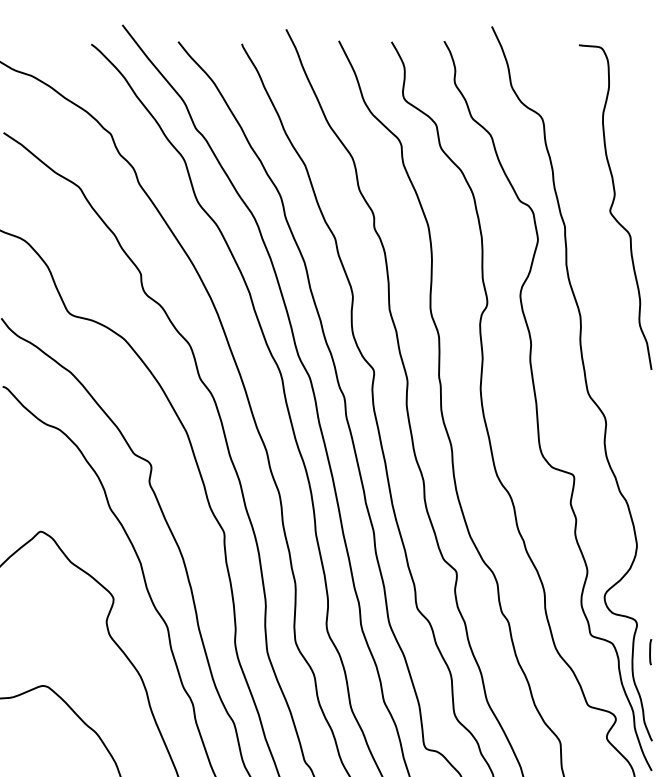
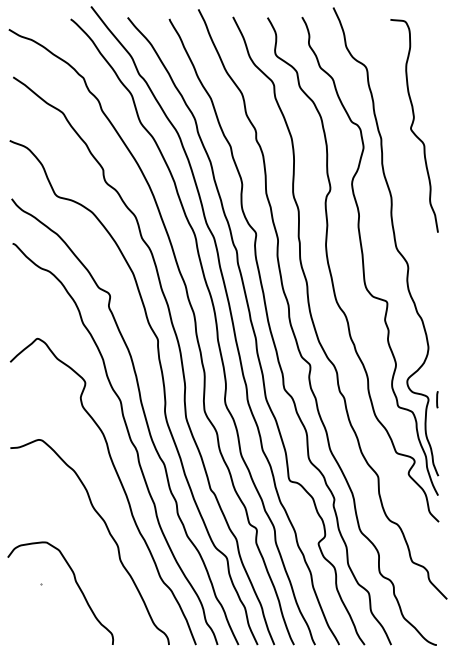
line: (650, 651) -> (437, 399), moved

